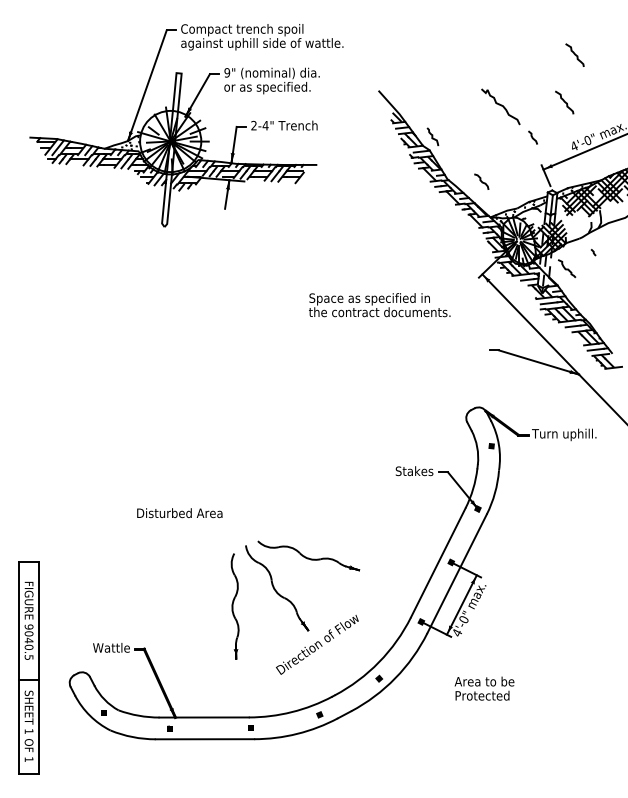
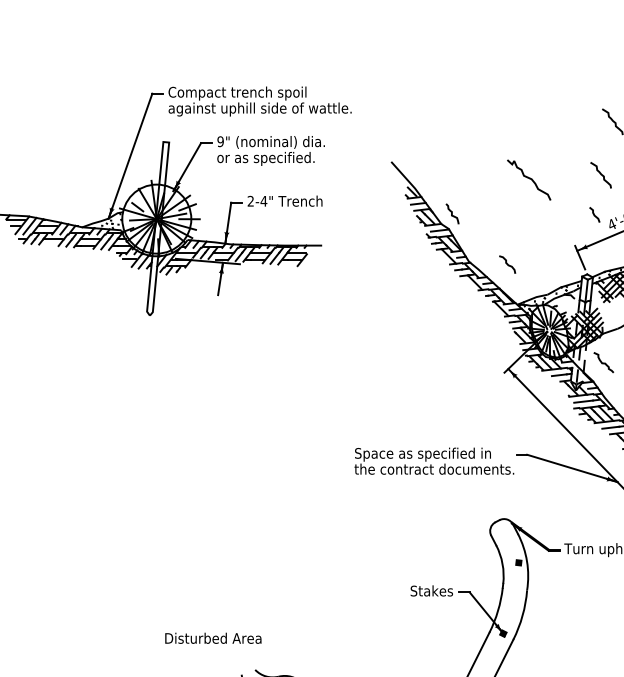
curve: (532, 137) -> (594, 214), moved
text: (379, 305) -> (434, 461), moved
text: (179, 513) -> (212, 638), moved

